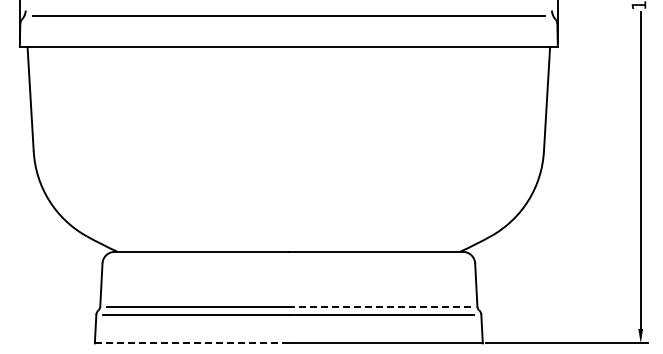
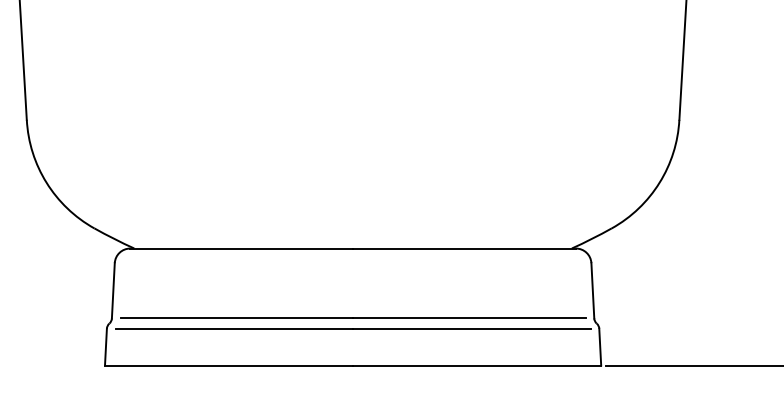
line: (379, 306) -> (469, 318), dashed -> solid
line: (191, 343) -> (228, 365), dashed -> solid

